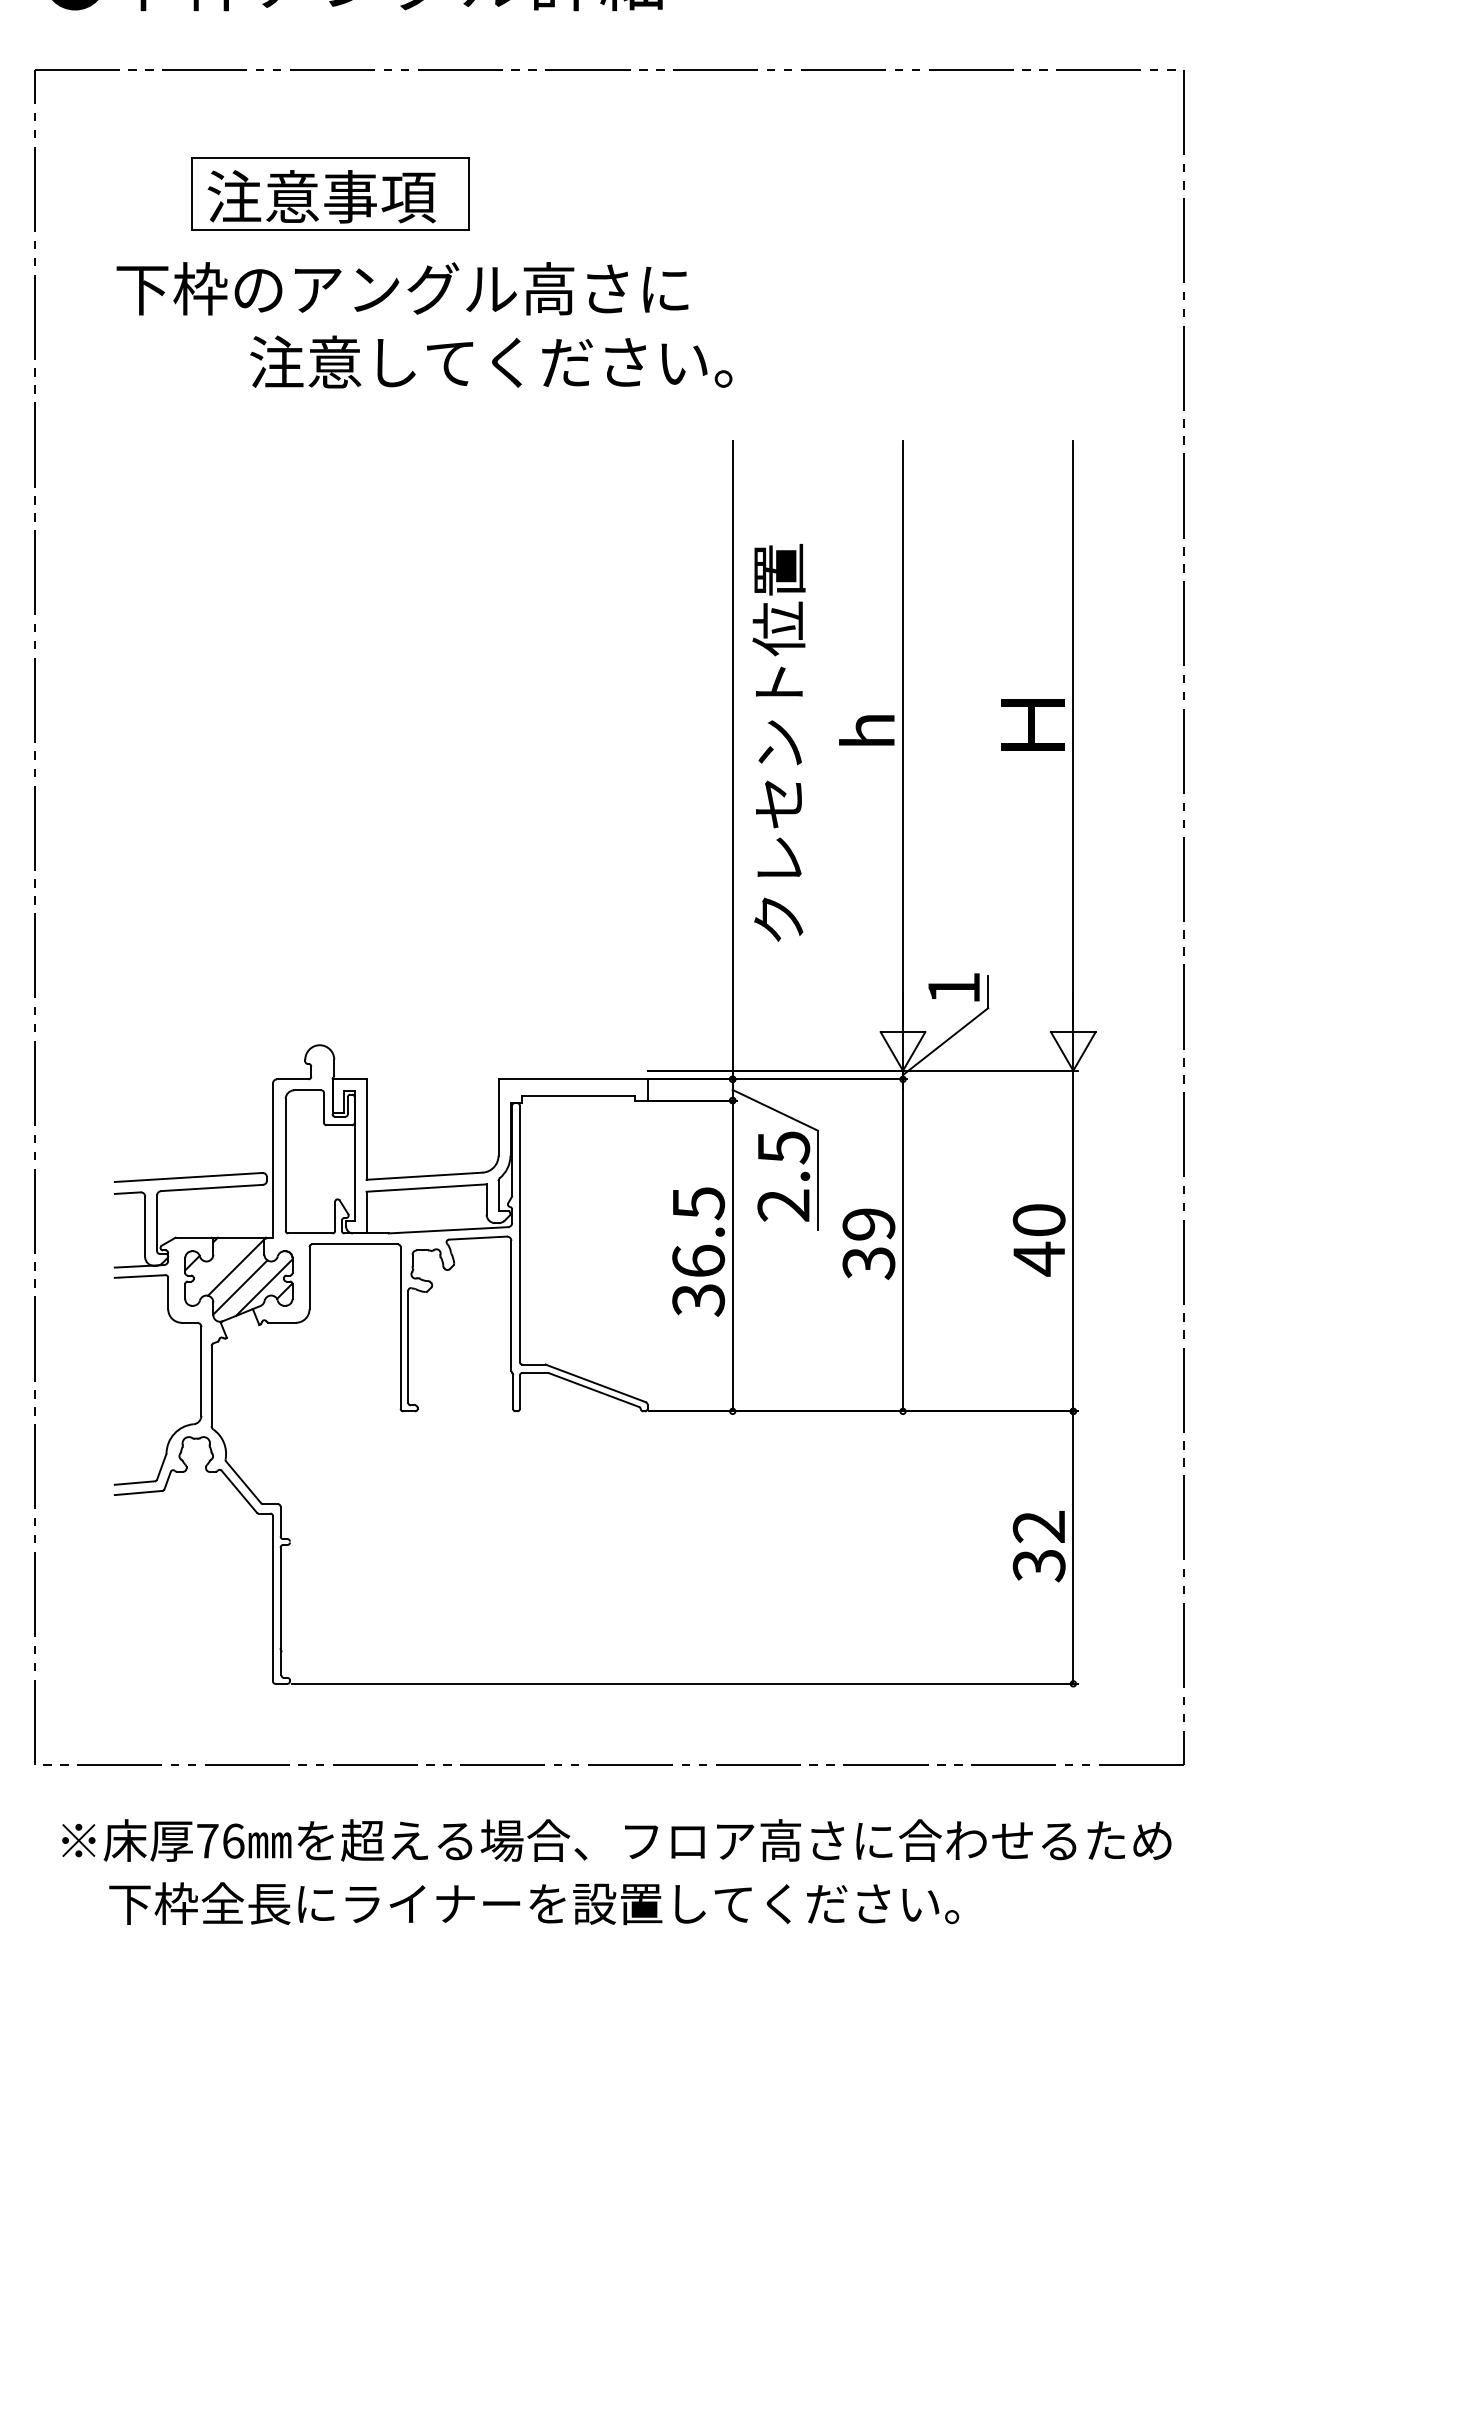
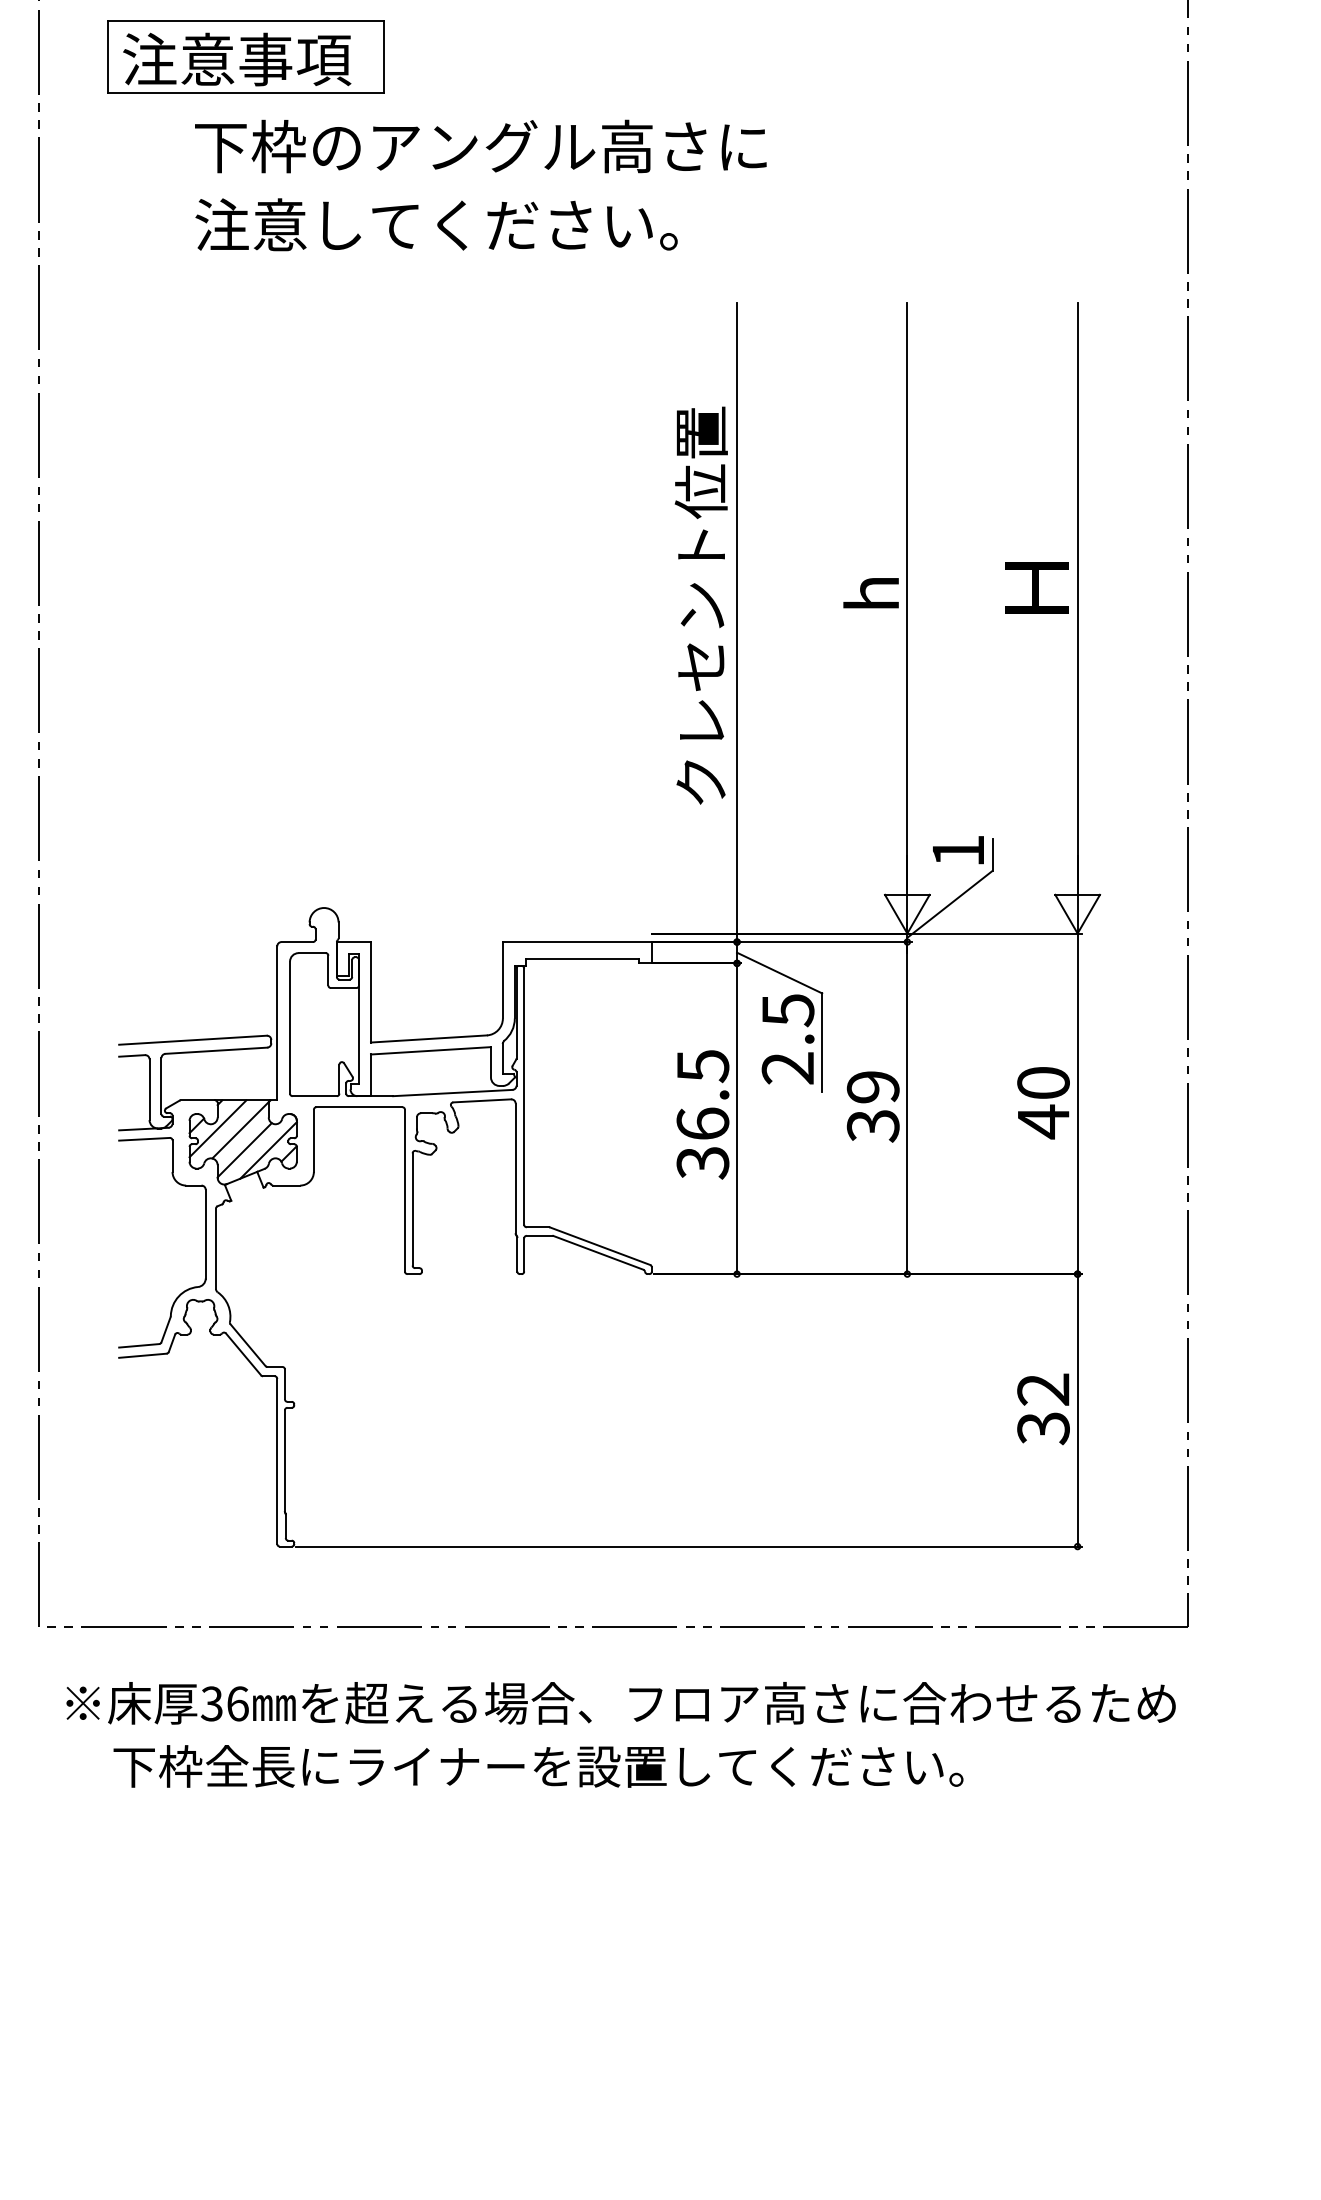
part: (330, 193) -> (245, 56), moved
text: (402, 288) -> (480, 146), moved
text: (491, 361) -> (436, 224), moved
text: (778, 742) -> (700, 605), moved
line: (213, 1265) -> (217, 1128), added
text: (207, 1840) -> (211, 1703), 76 -> 36

